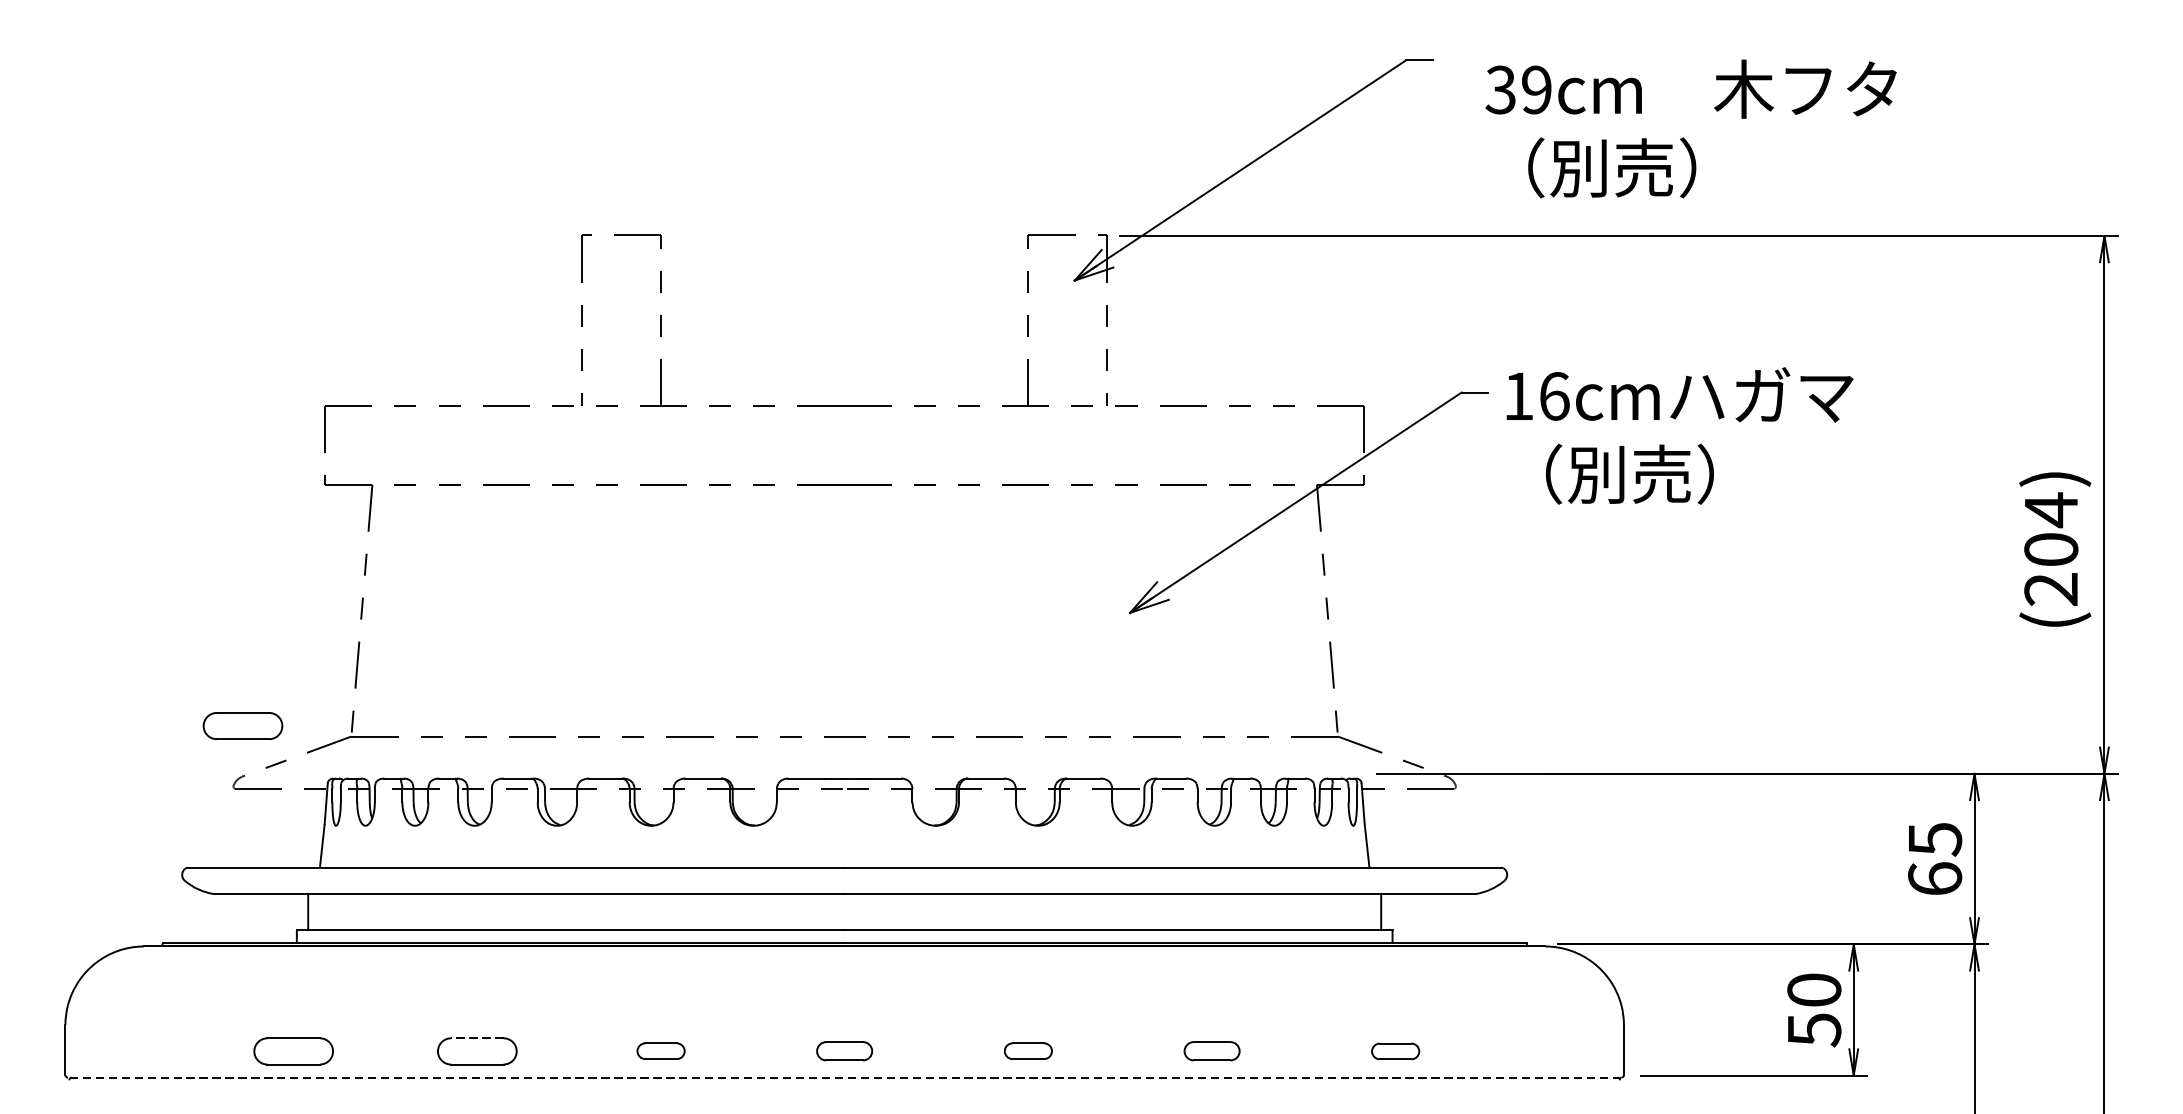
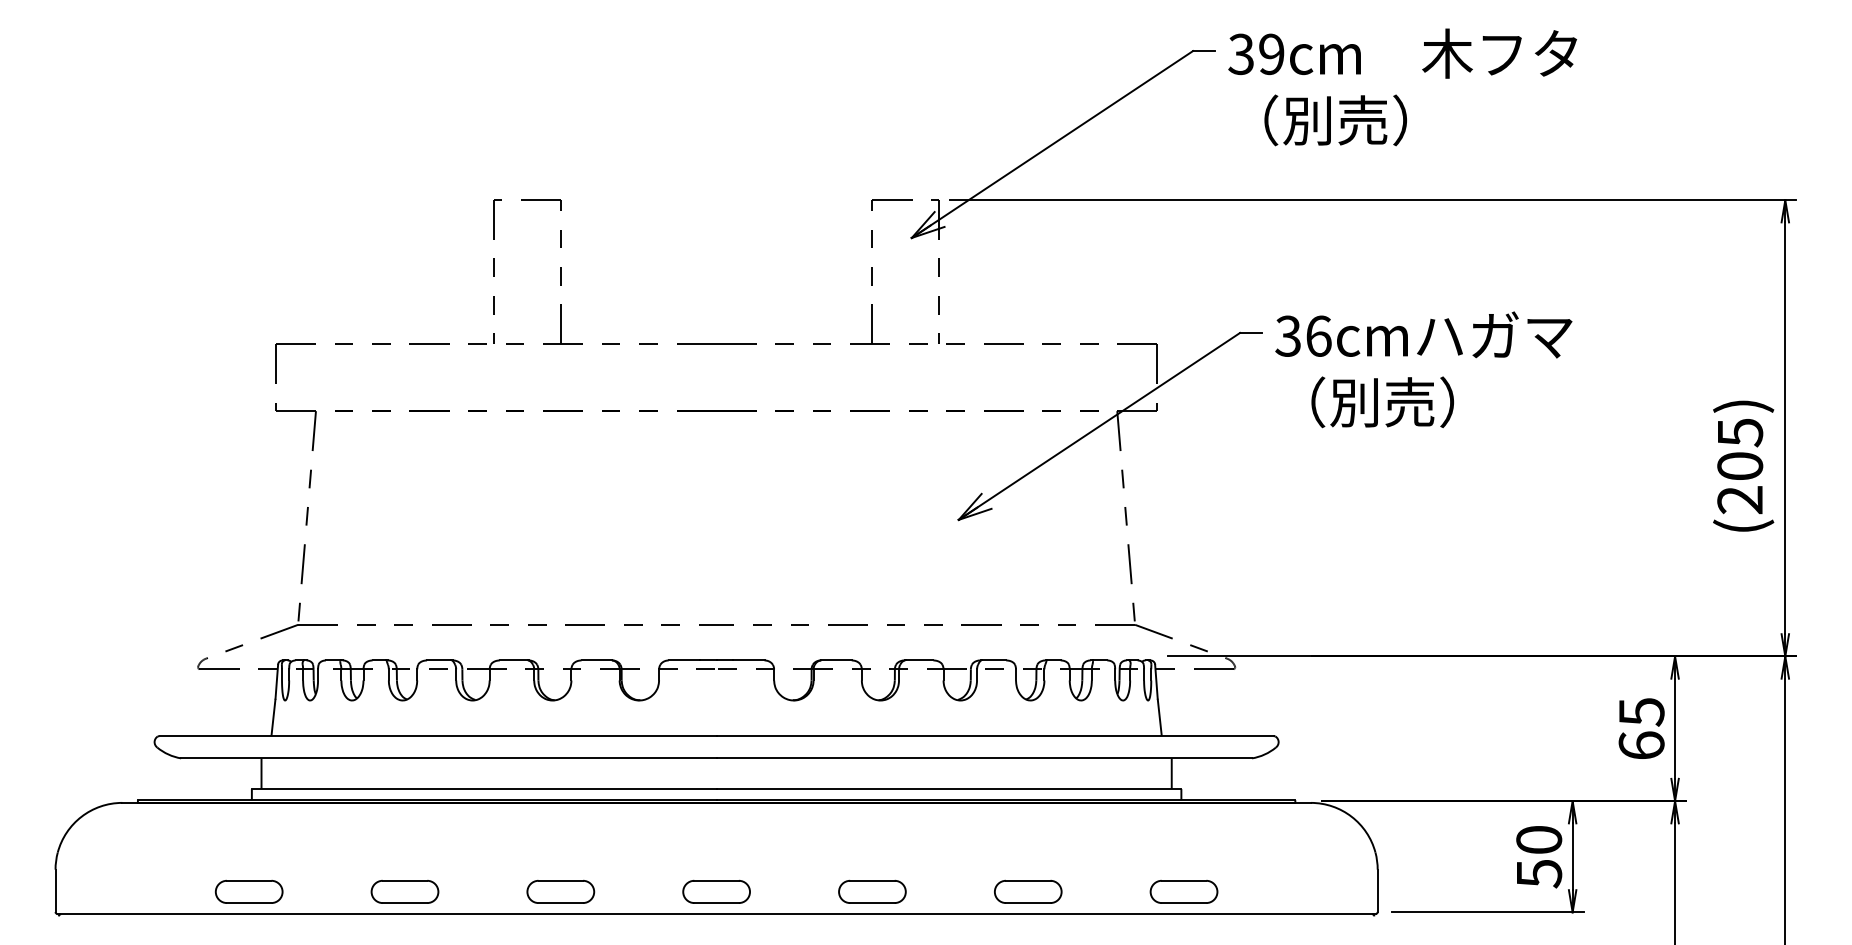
text: (1690, 129) -> (1402, 87), moved
text: (1517, 395) -> (1287, 335), 16cm -> 36cm
text: (2051, 509) -> (1740, 432), 204) -> 205)
part: (242, 725) -> (205, 615), removed
line: (476, 1037) -> (404, 880), dashed -> solid
part: (660, 1050) -> (560, 891), size x1.67
part: (844, 1050) -> (716, 891), size x1.43
part: (1028, 1050) -> (872, 891), size x1.67
part: (1212, 1050) -> (1028, 891), size x1.43
part: (1395, 1050) -> (1183, 891), size x1.67
line: (844, 1078) -> (716, 914), dashed -> solid

